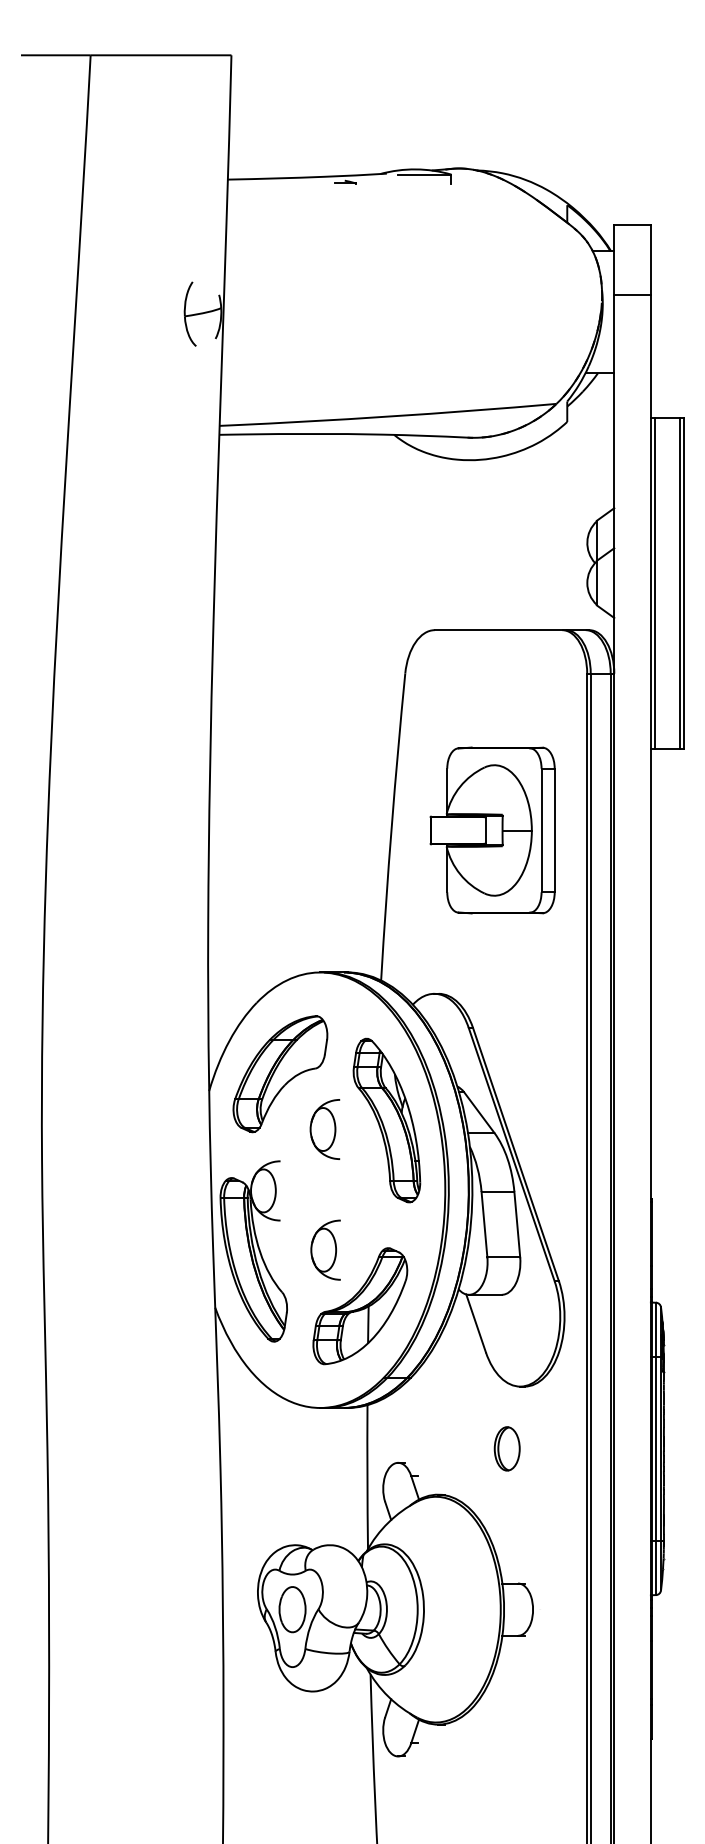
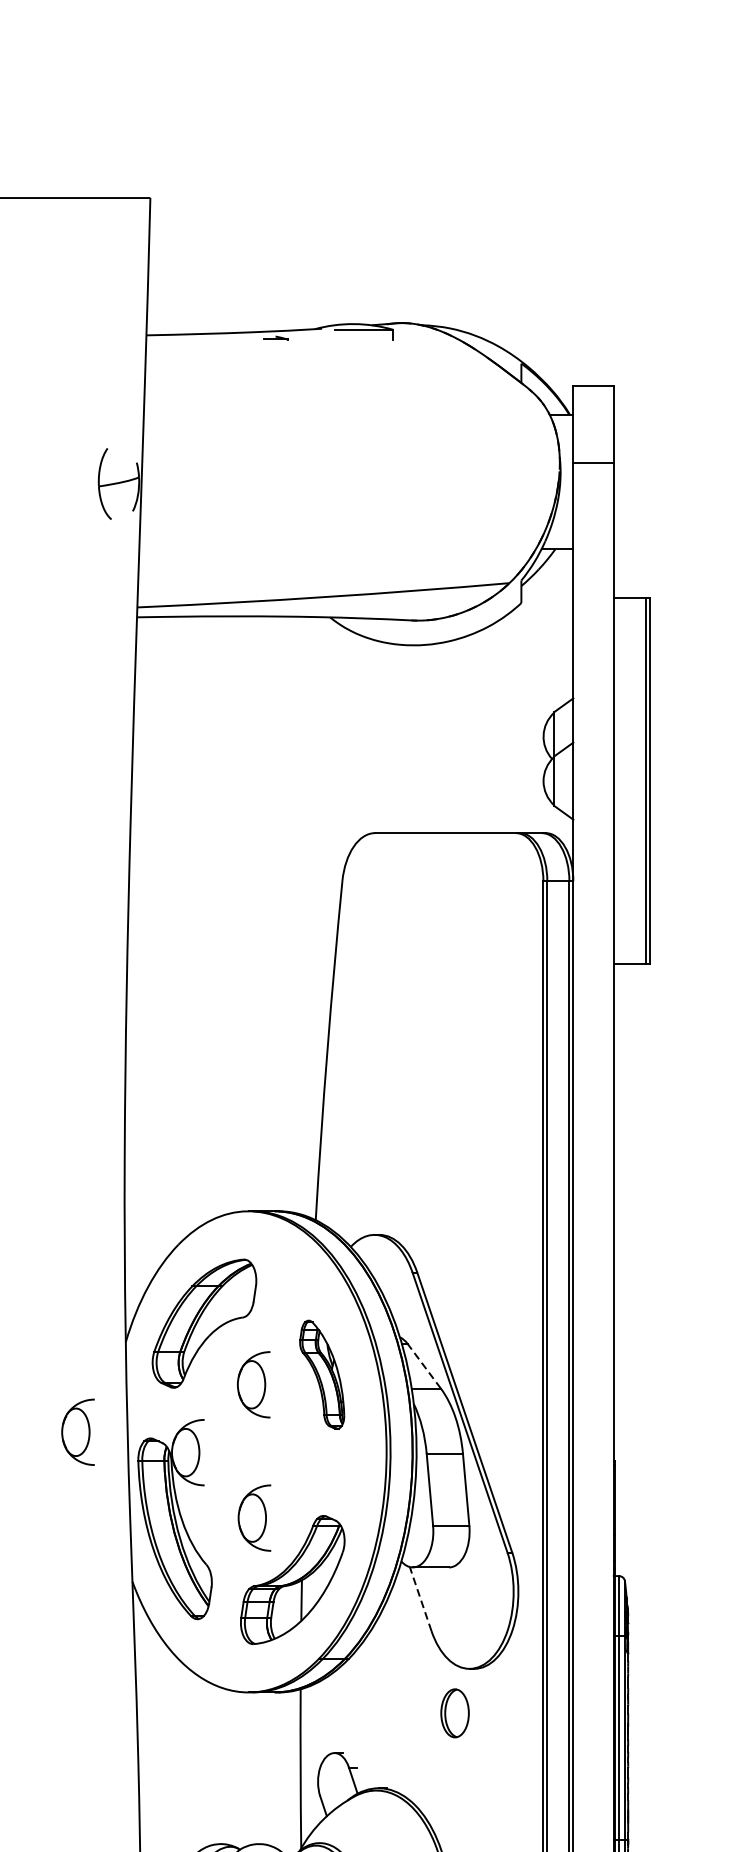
line: (655, 582) -> (618, 780), removed
part: (492, 830) -> (438, 1054), removed
line: (479, 1112) -> (424, 1366), solid -> dashed
part: (386, 1120) -> (321, 1374), size x0.6
part: (165, 1172) -> (77, 1432), added
line: (476, 1323) -> (421, 1599), solid -> dashed
part: (506, 1448) -> (454, 1712), moved

